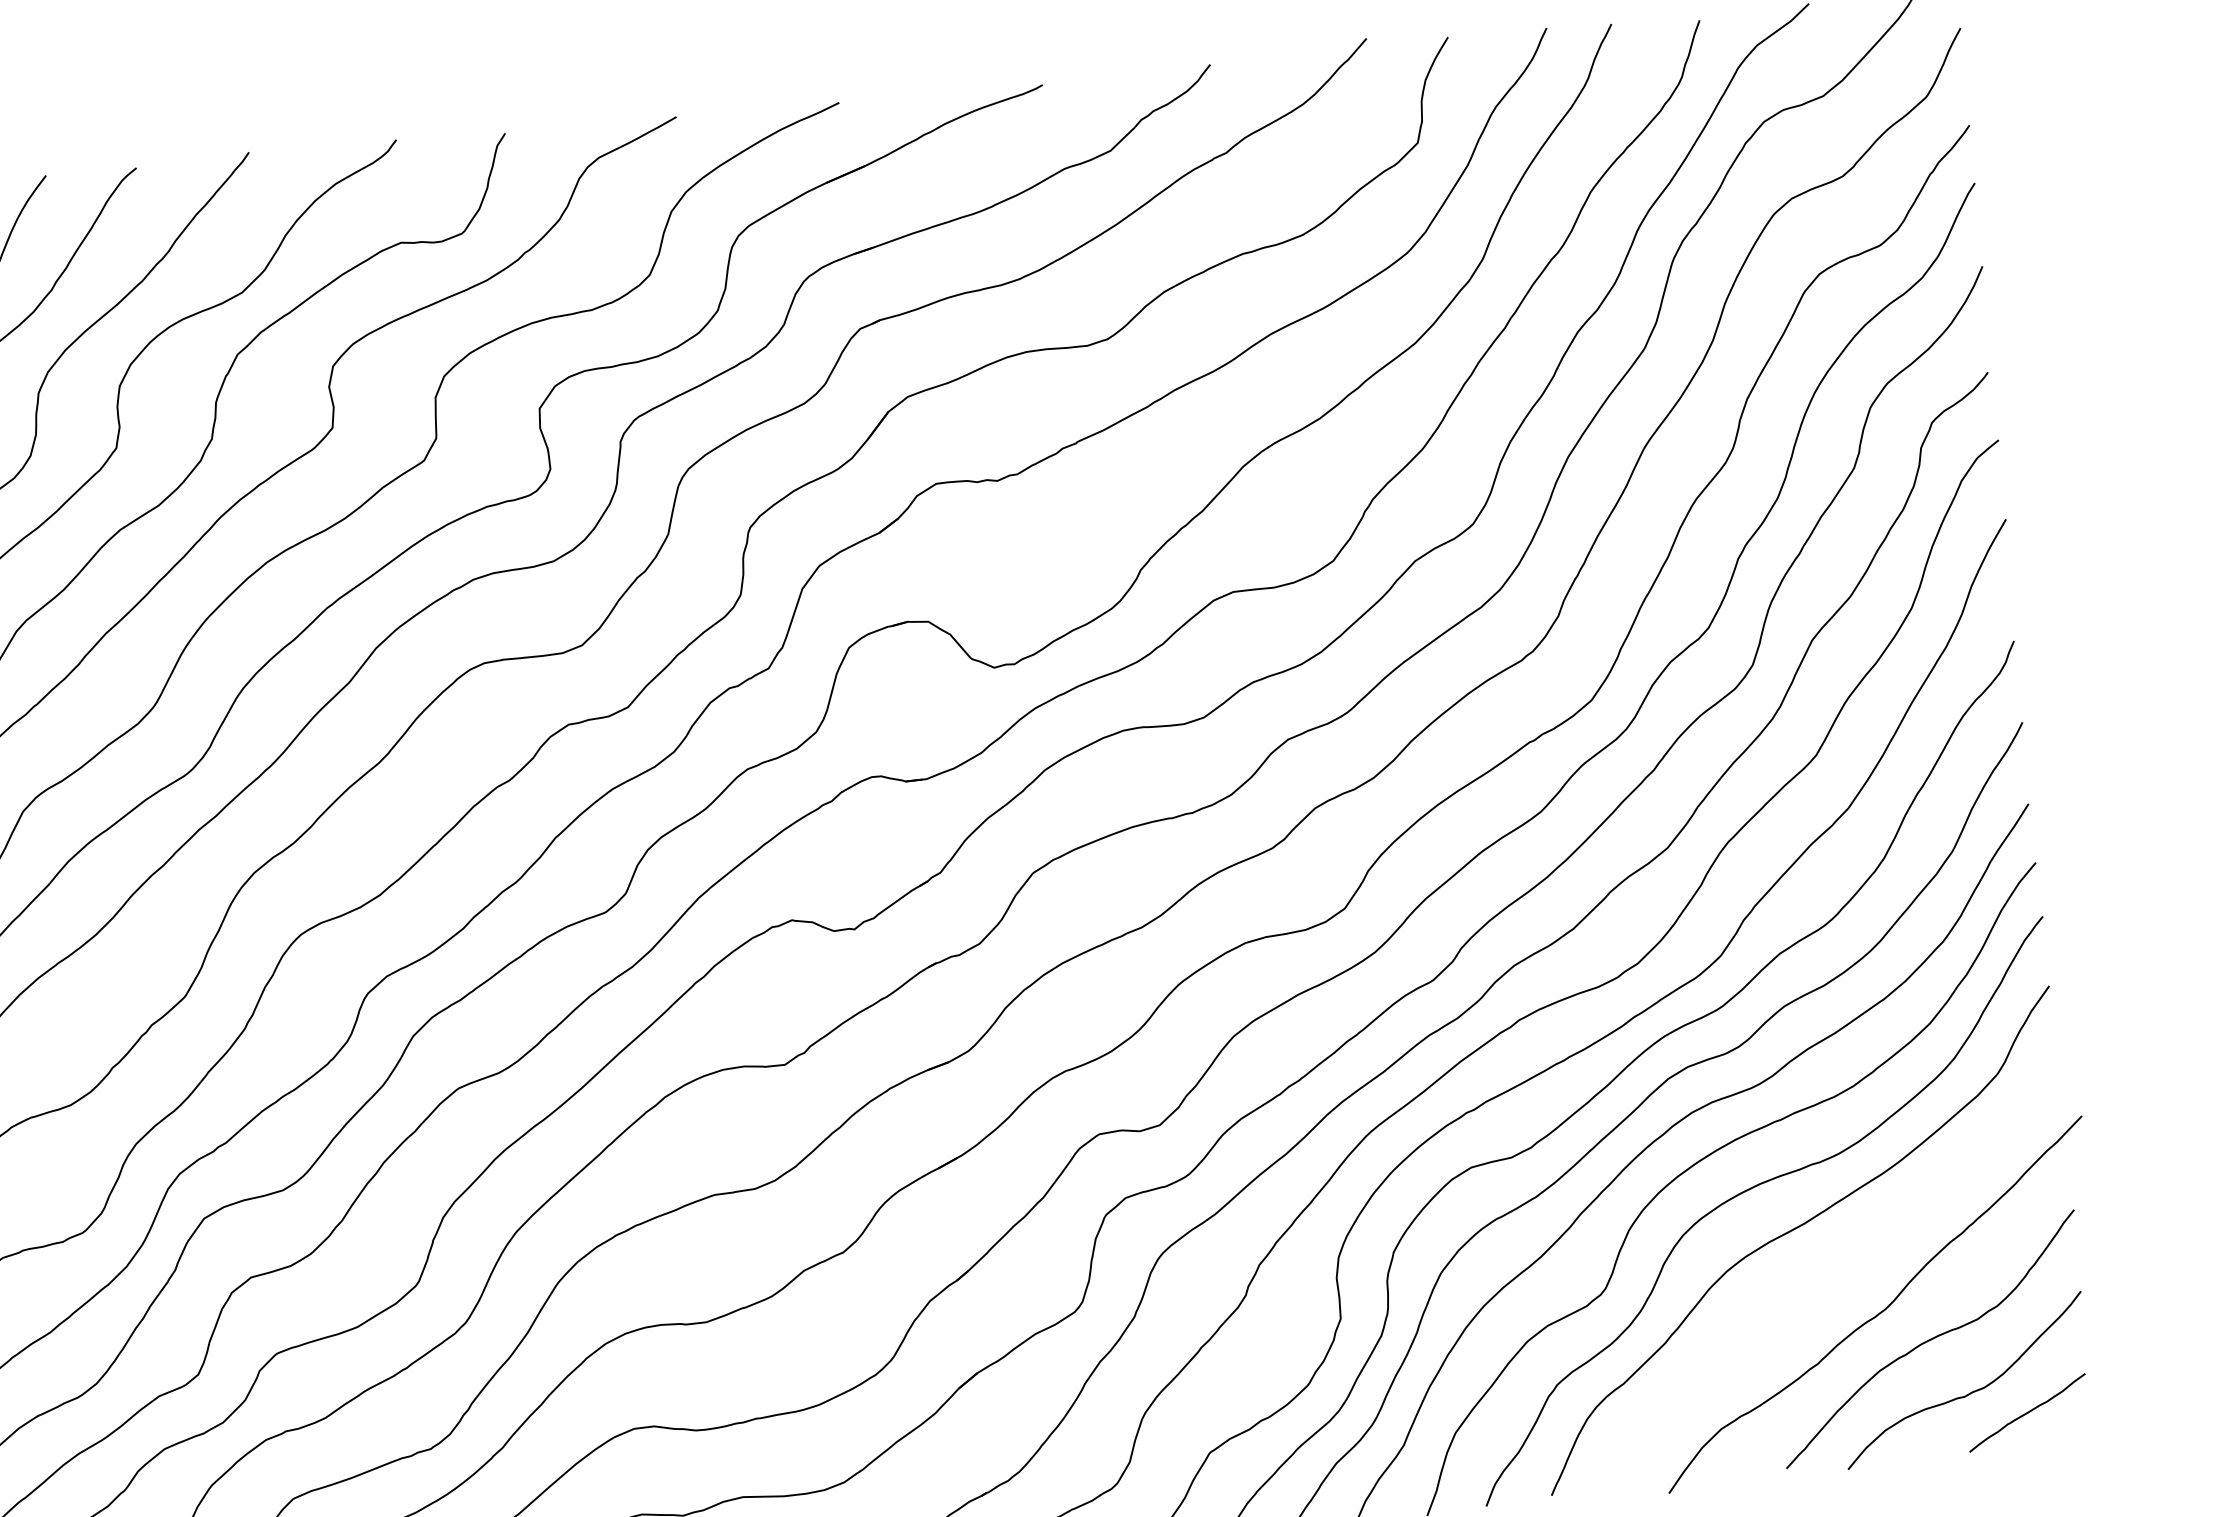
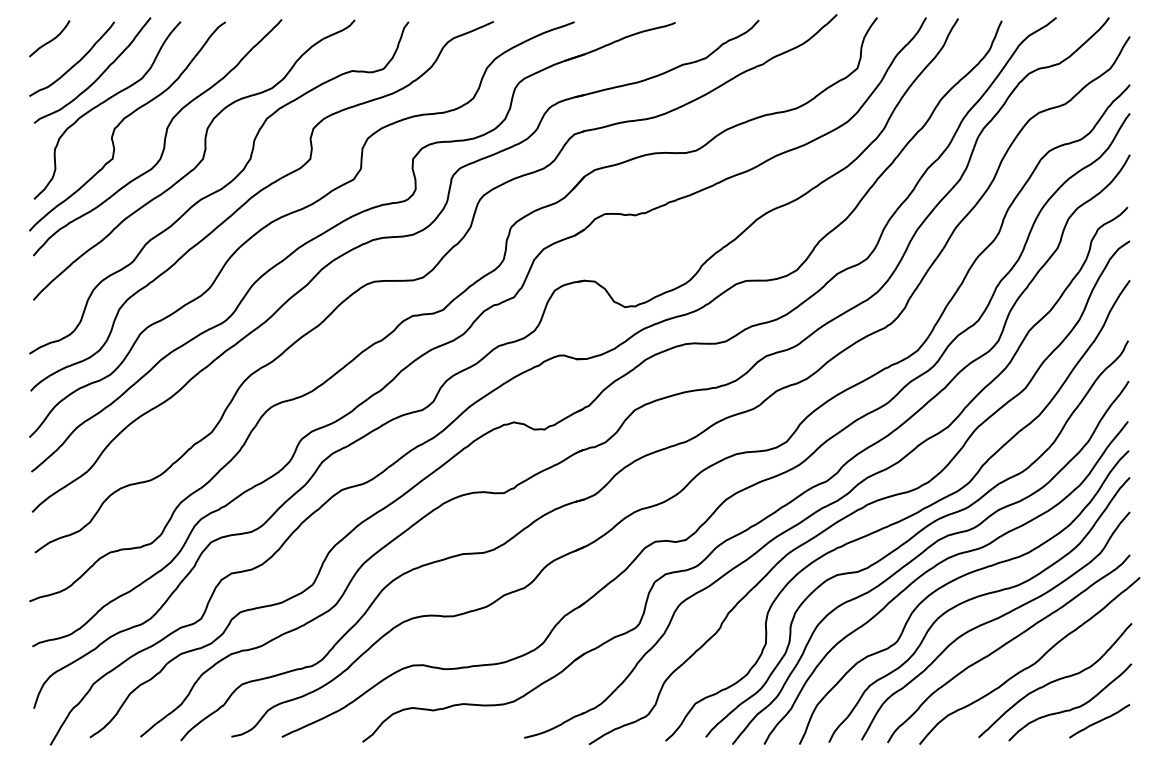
curve: (1823, 1277) -> (1005, 645), added

